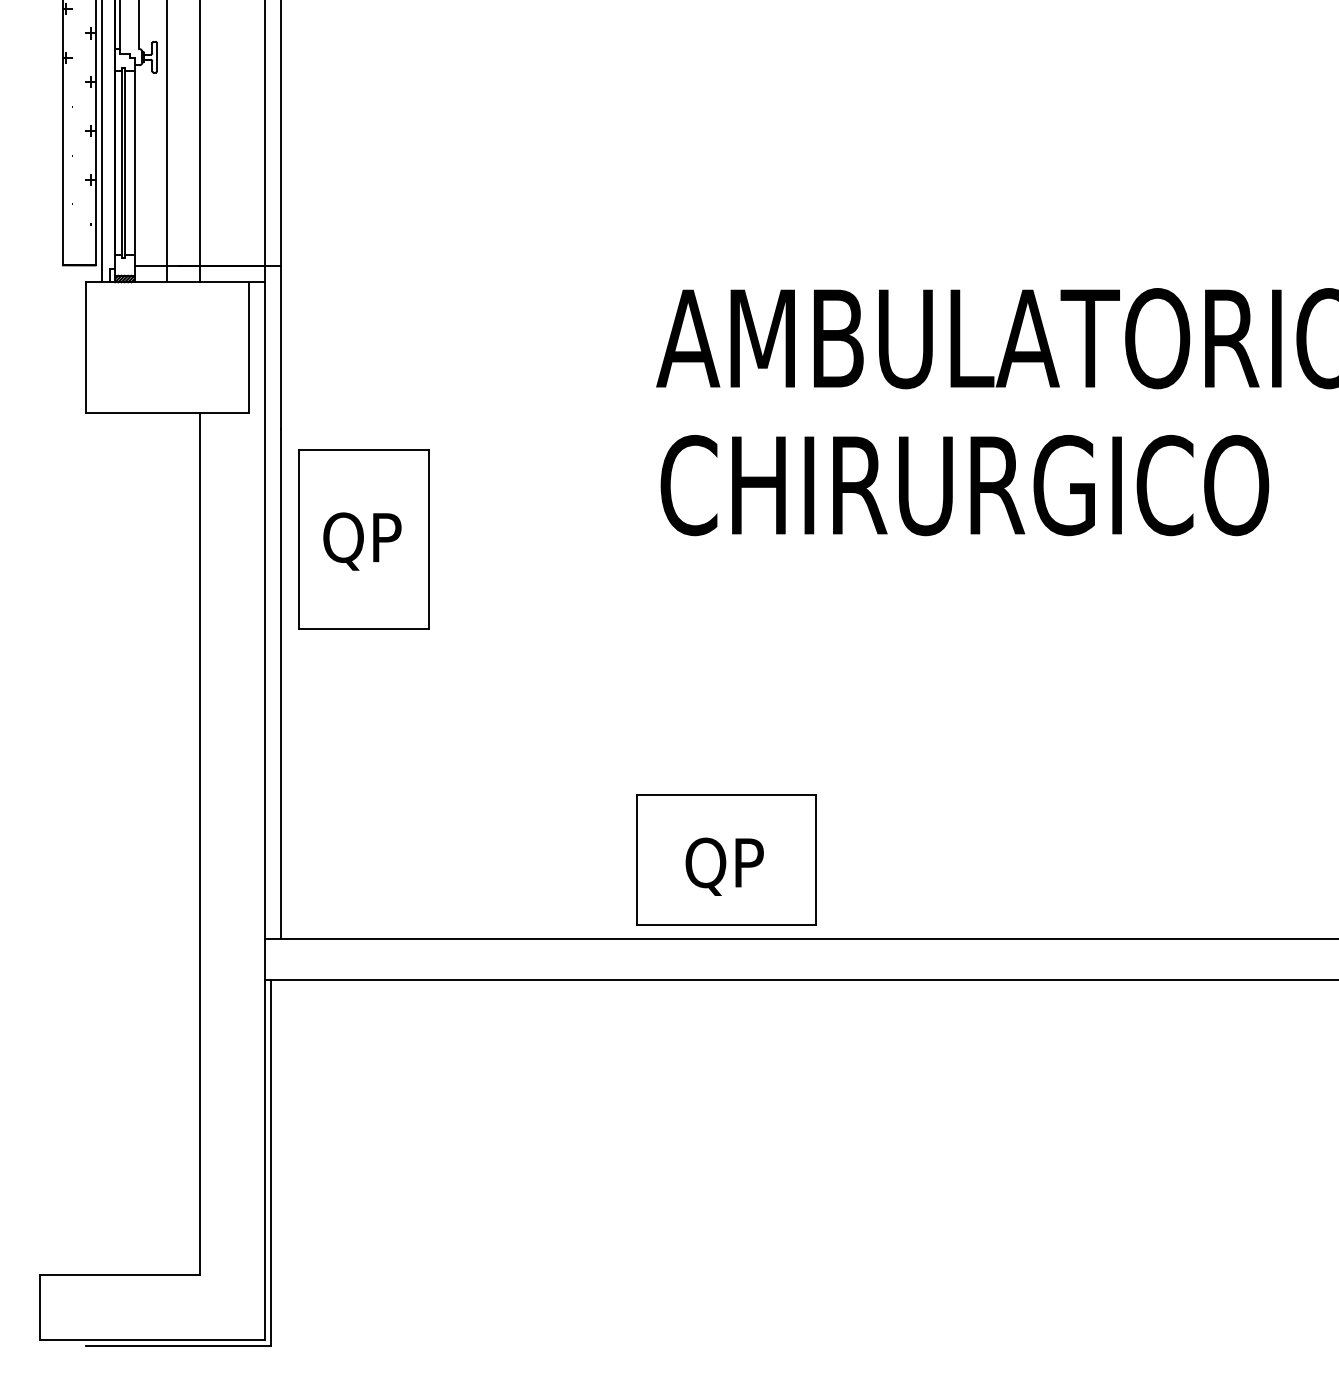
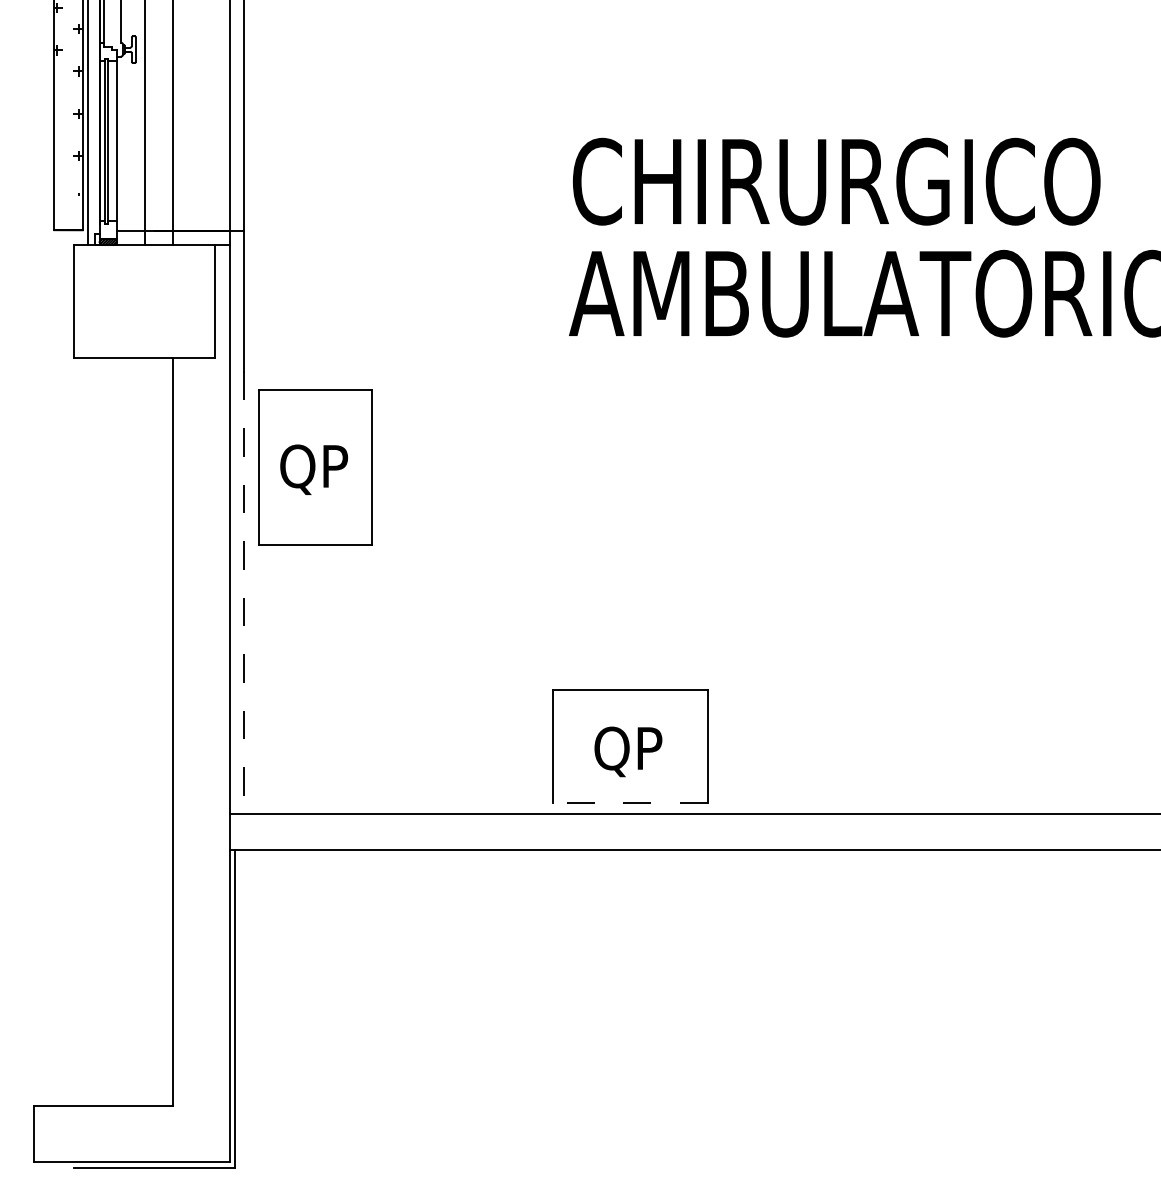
text: (964, 485) -> (836, 181), moved
line: (281, 683) -> (243, 592), solid -> dashed
line: (726, 925) -> (629, 802), solid -> dashed

